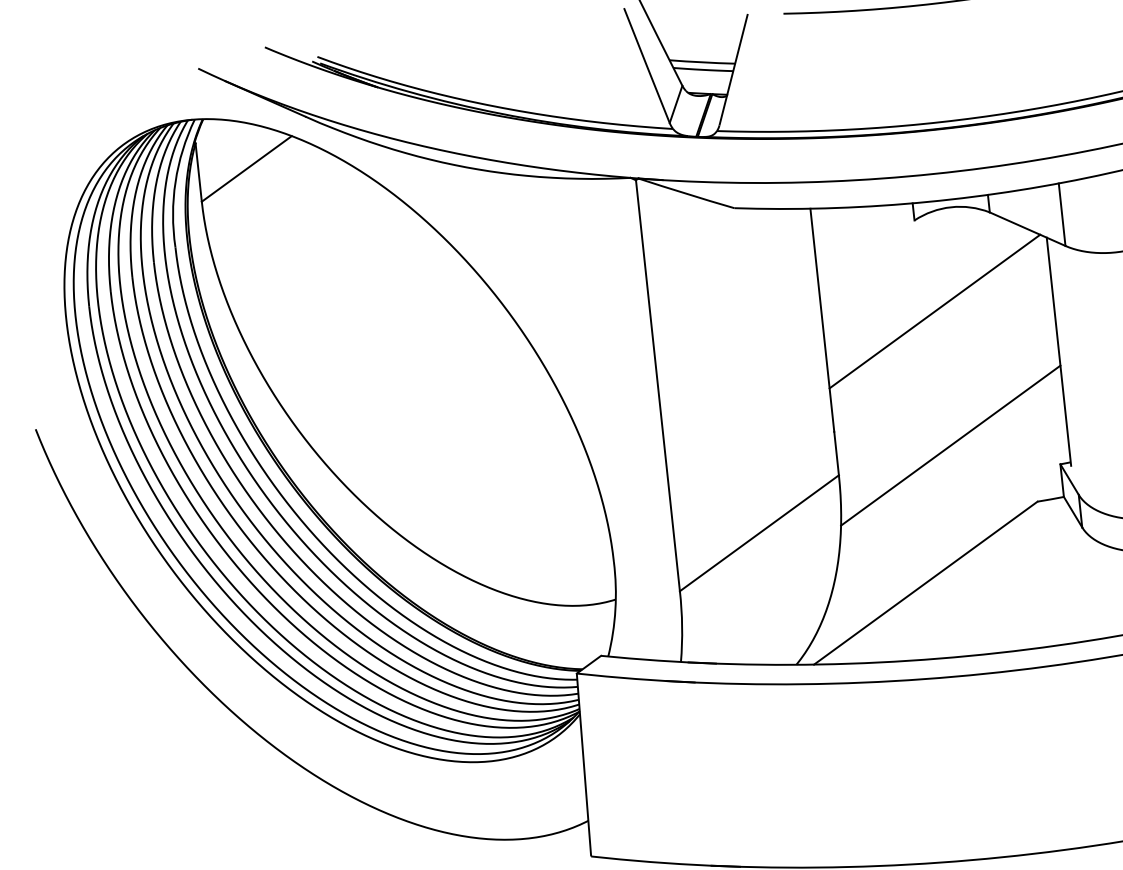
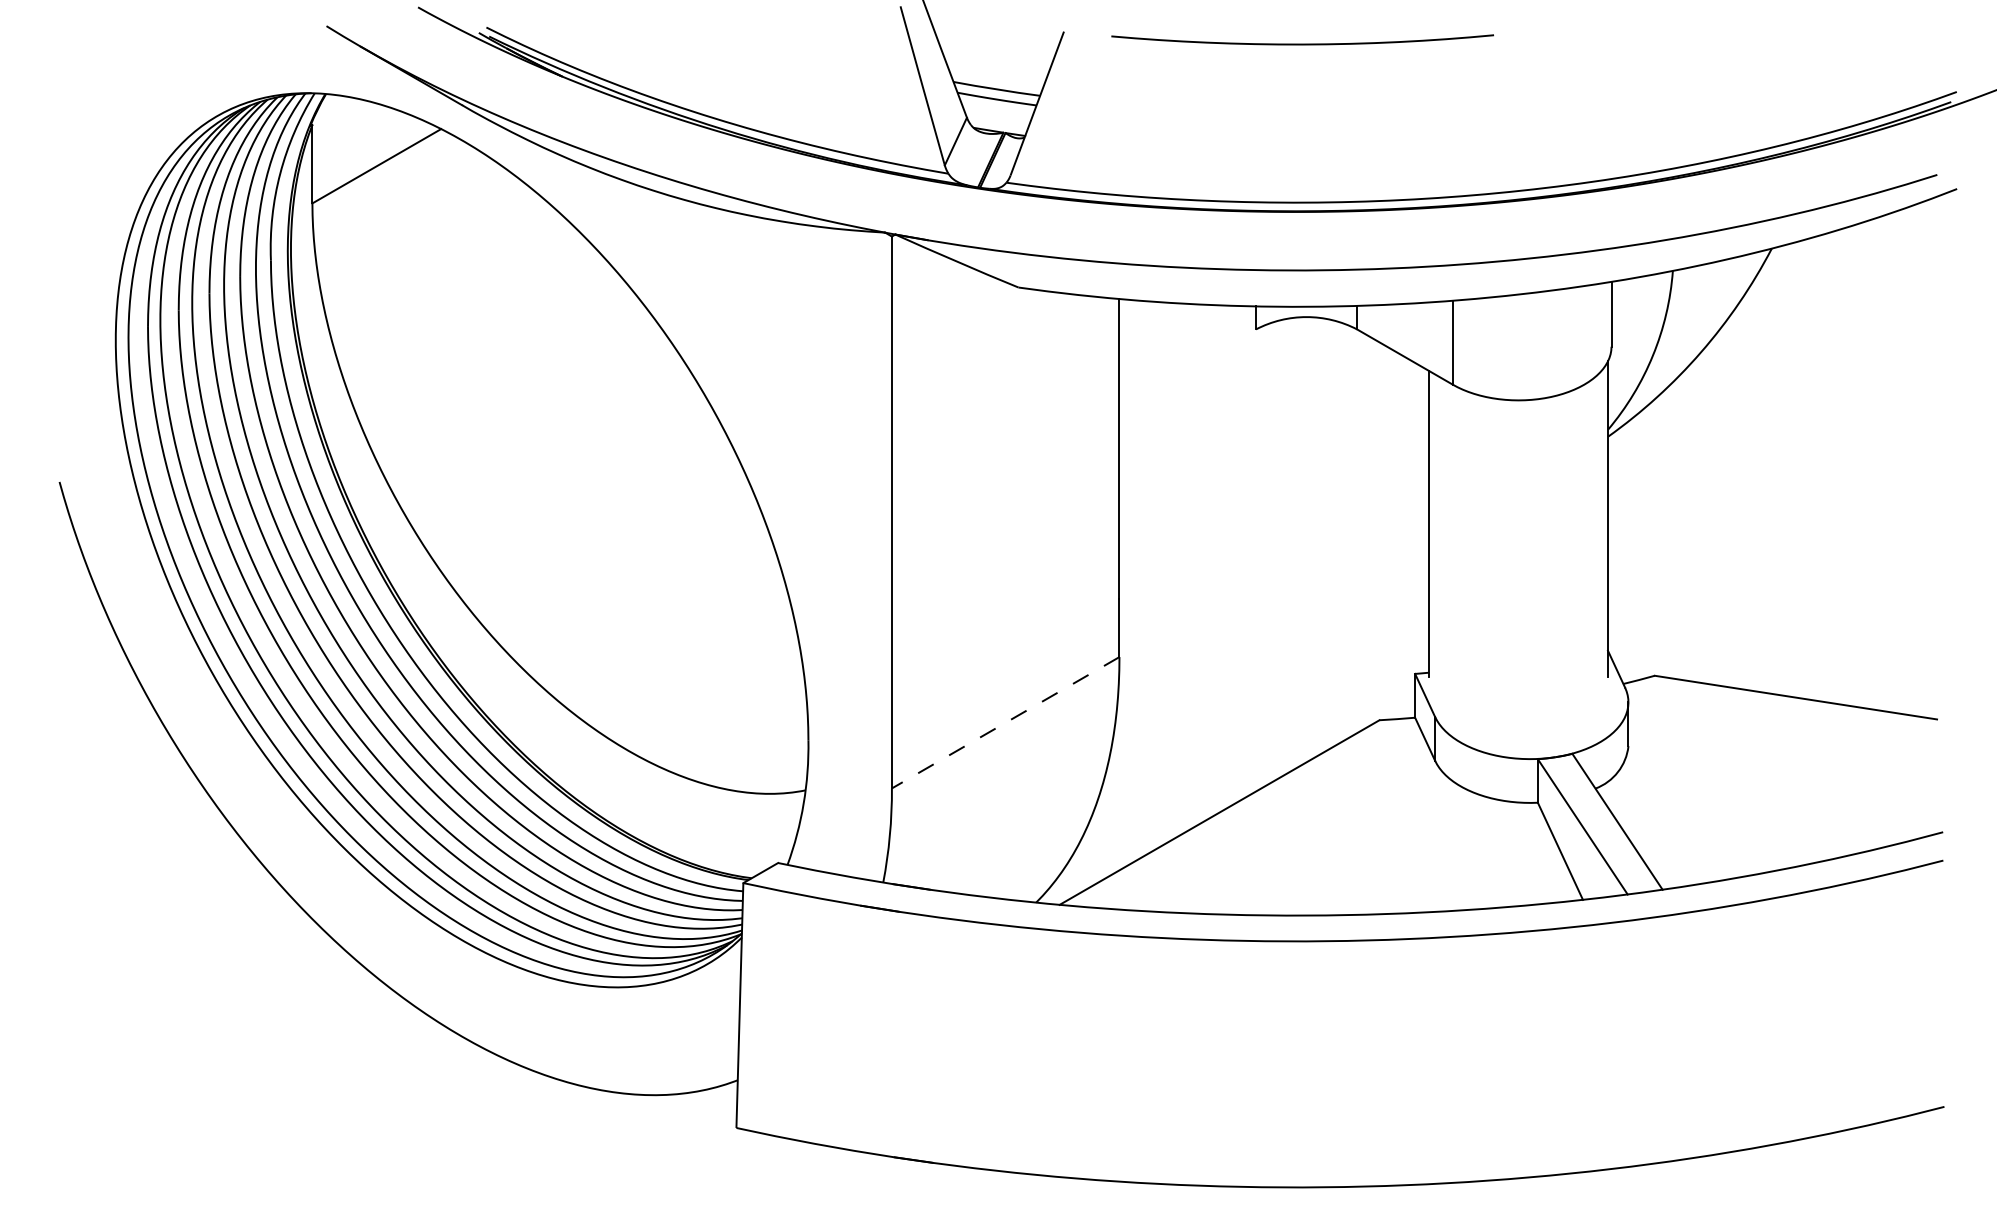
line: (934, 311) -> (1269, 453), removed
line: (950, 445) -> (1272, 633), removed
line: (759, 533) -> (1005, 723), solid -> dashed

